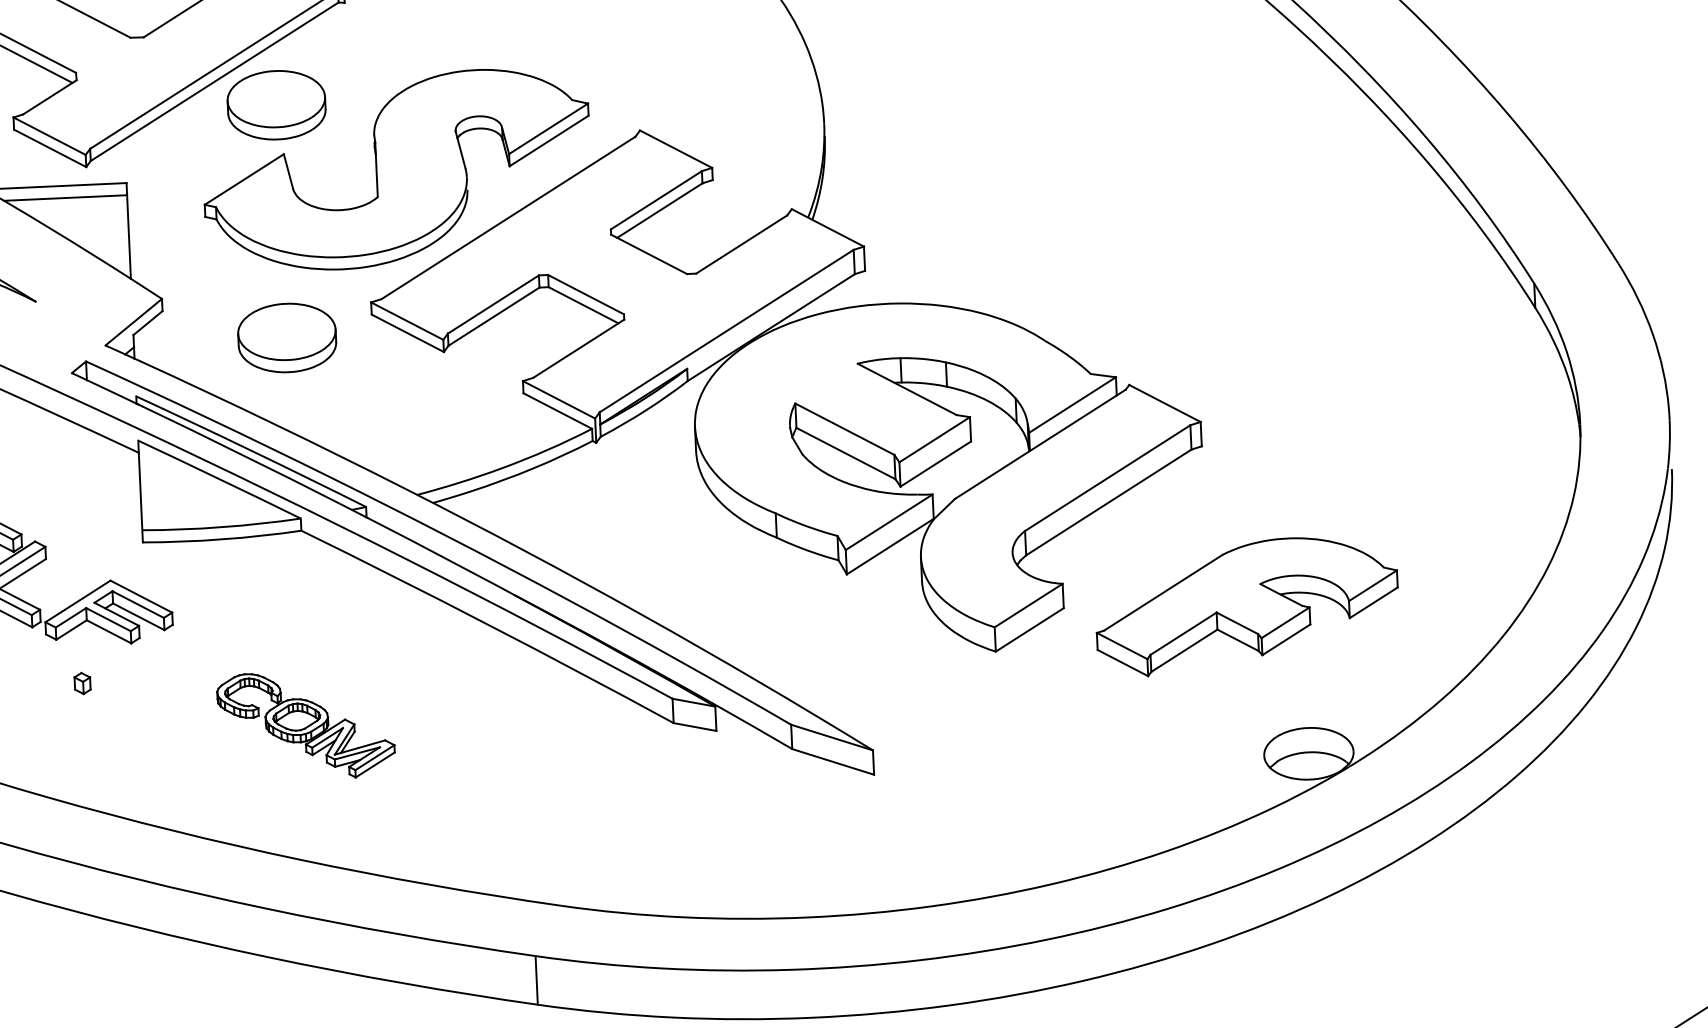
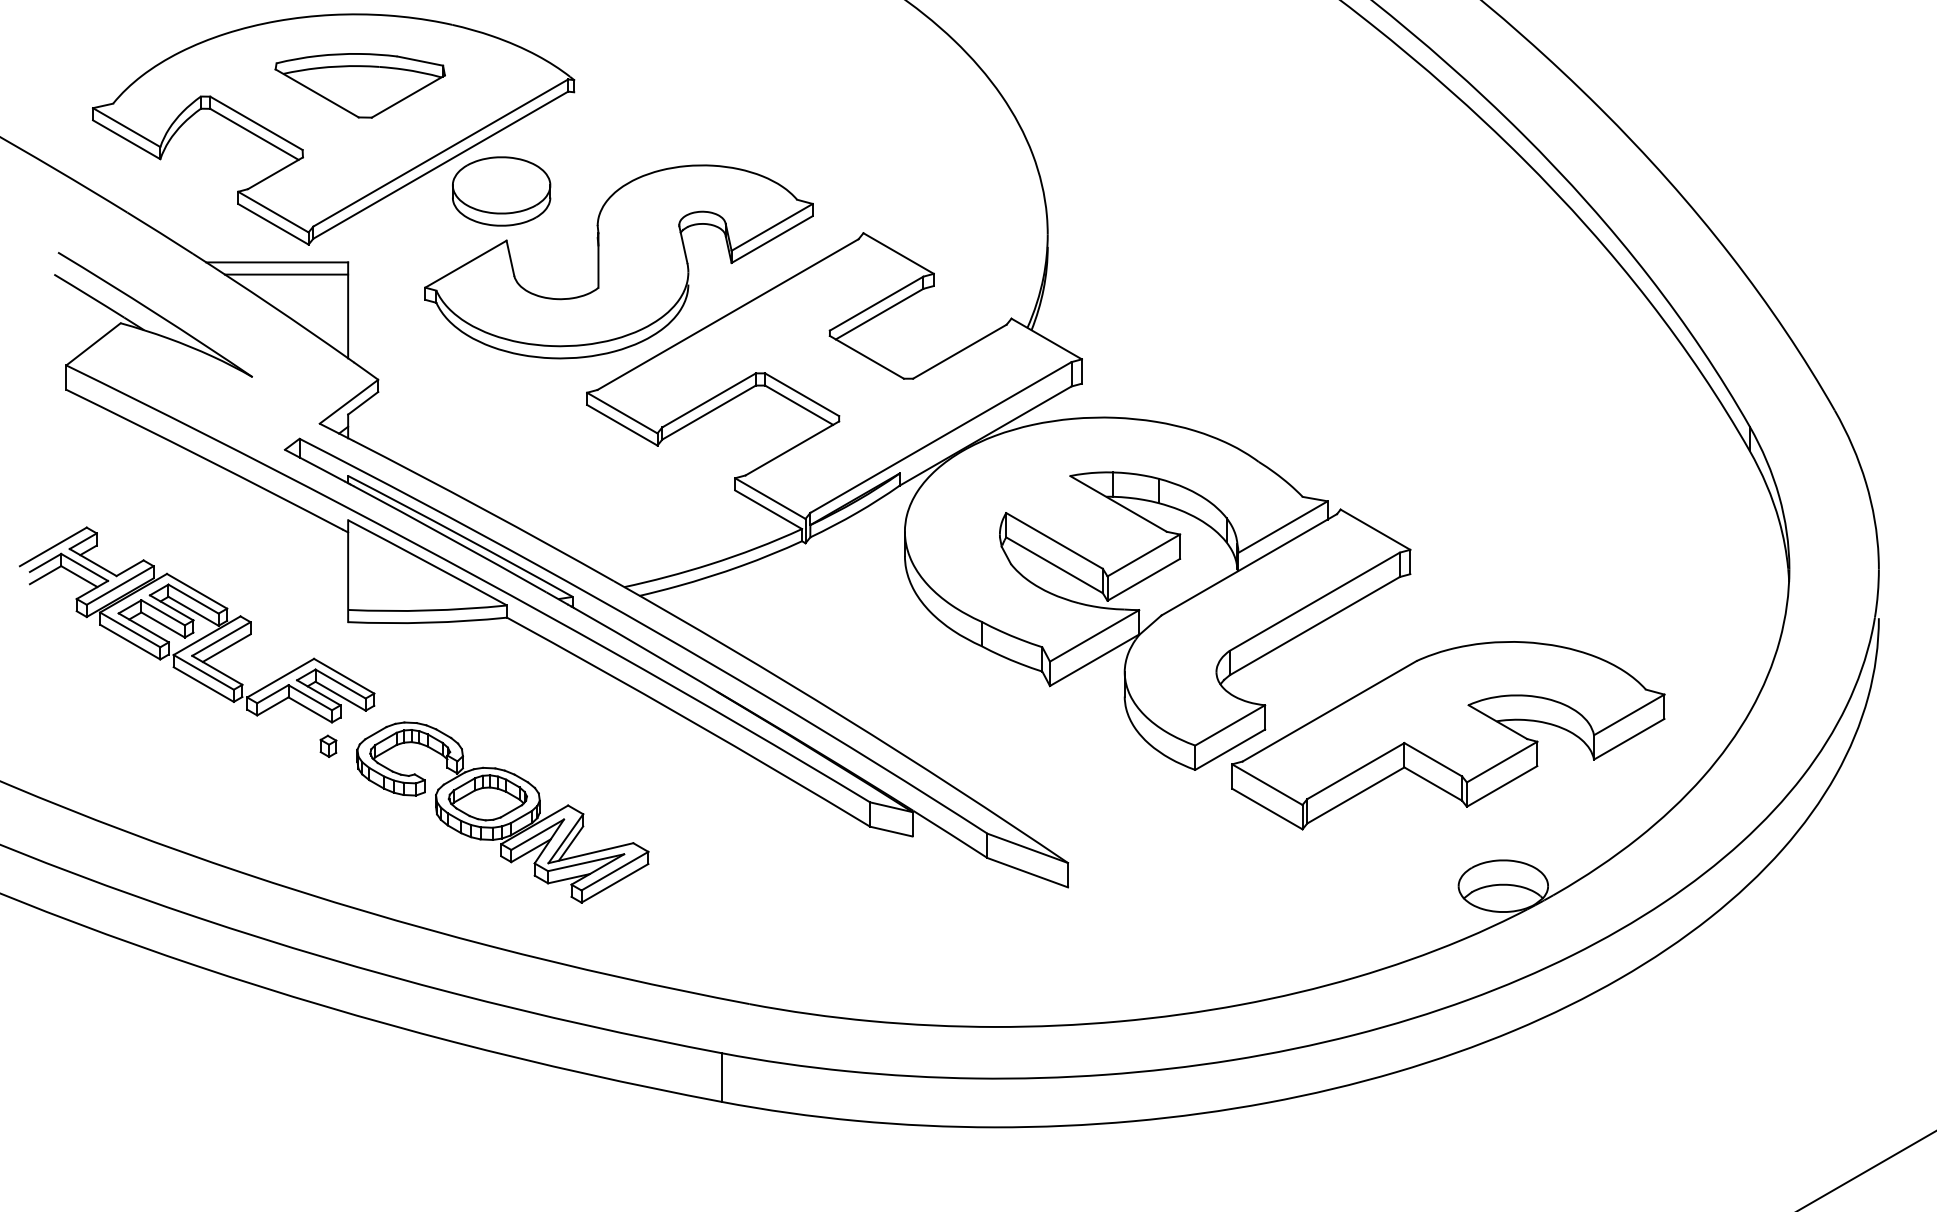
part: (287, 338) -> (501, 424), removed
part: (1247, 605) -> (1448, 735), size x1.43
part: (82, 682) -> (328, 745), moved
part: (305, 725) -> (502, 812), size x1.67

